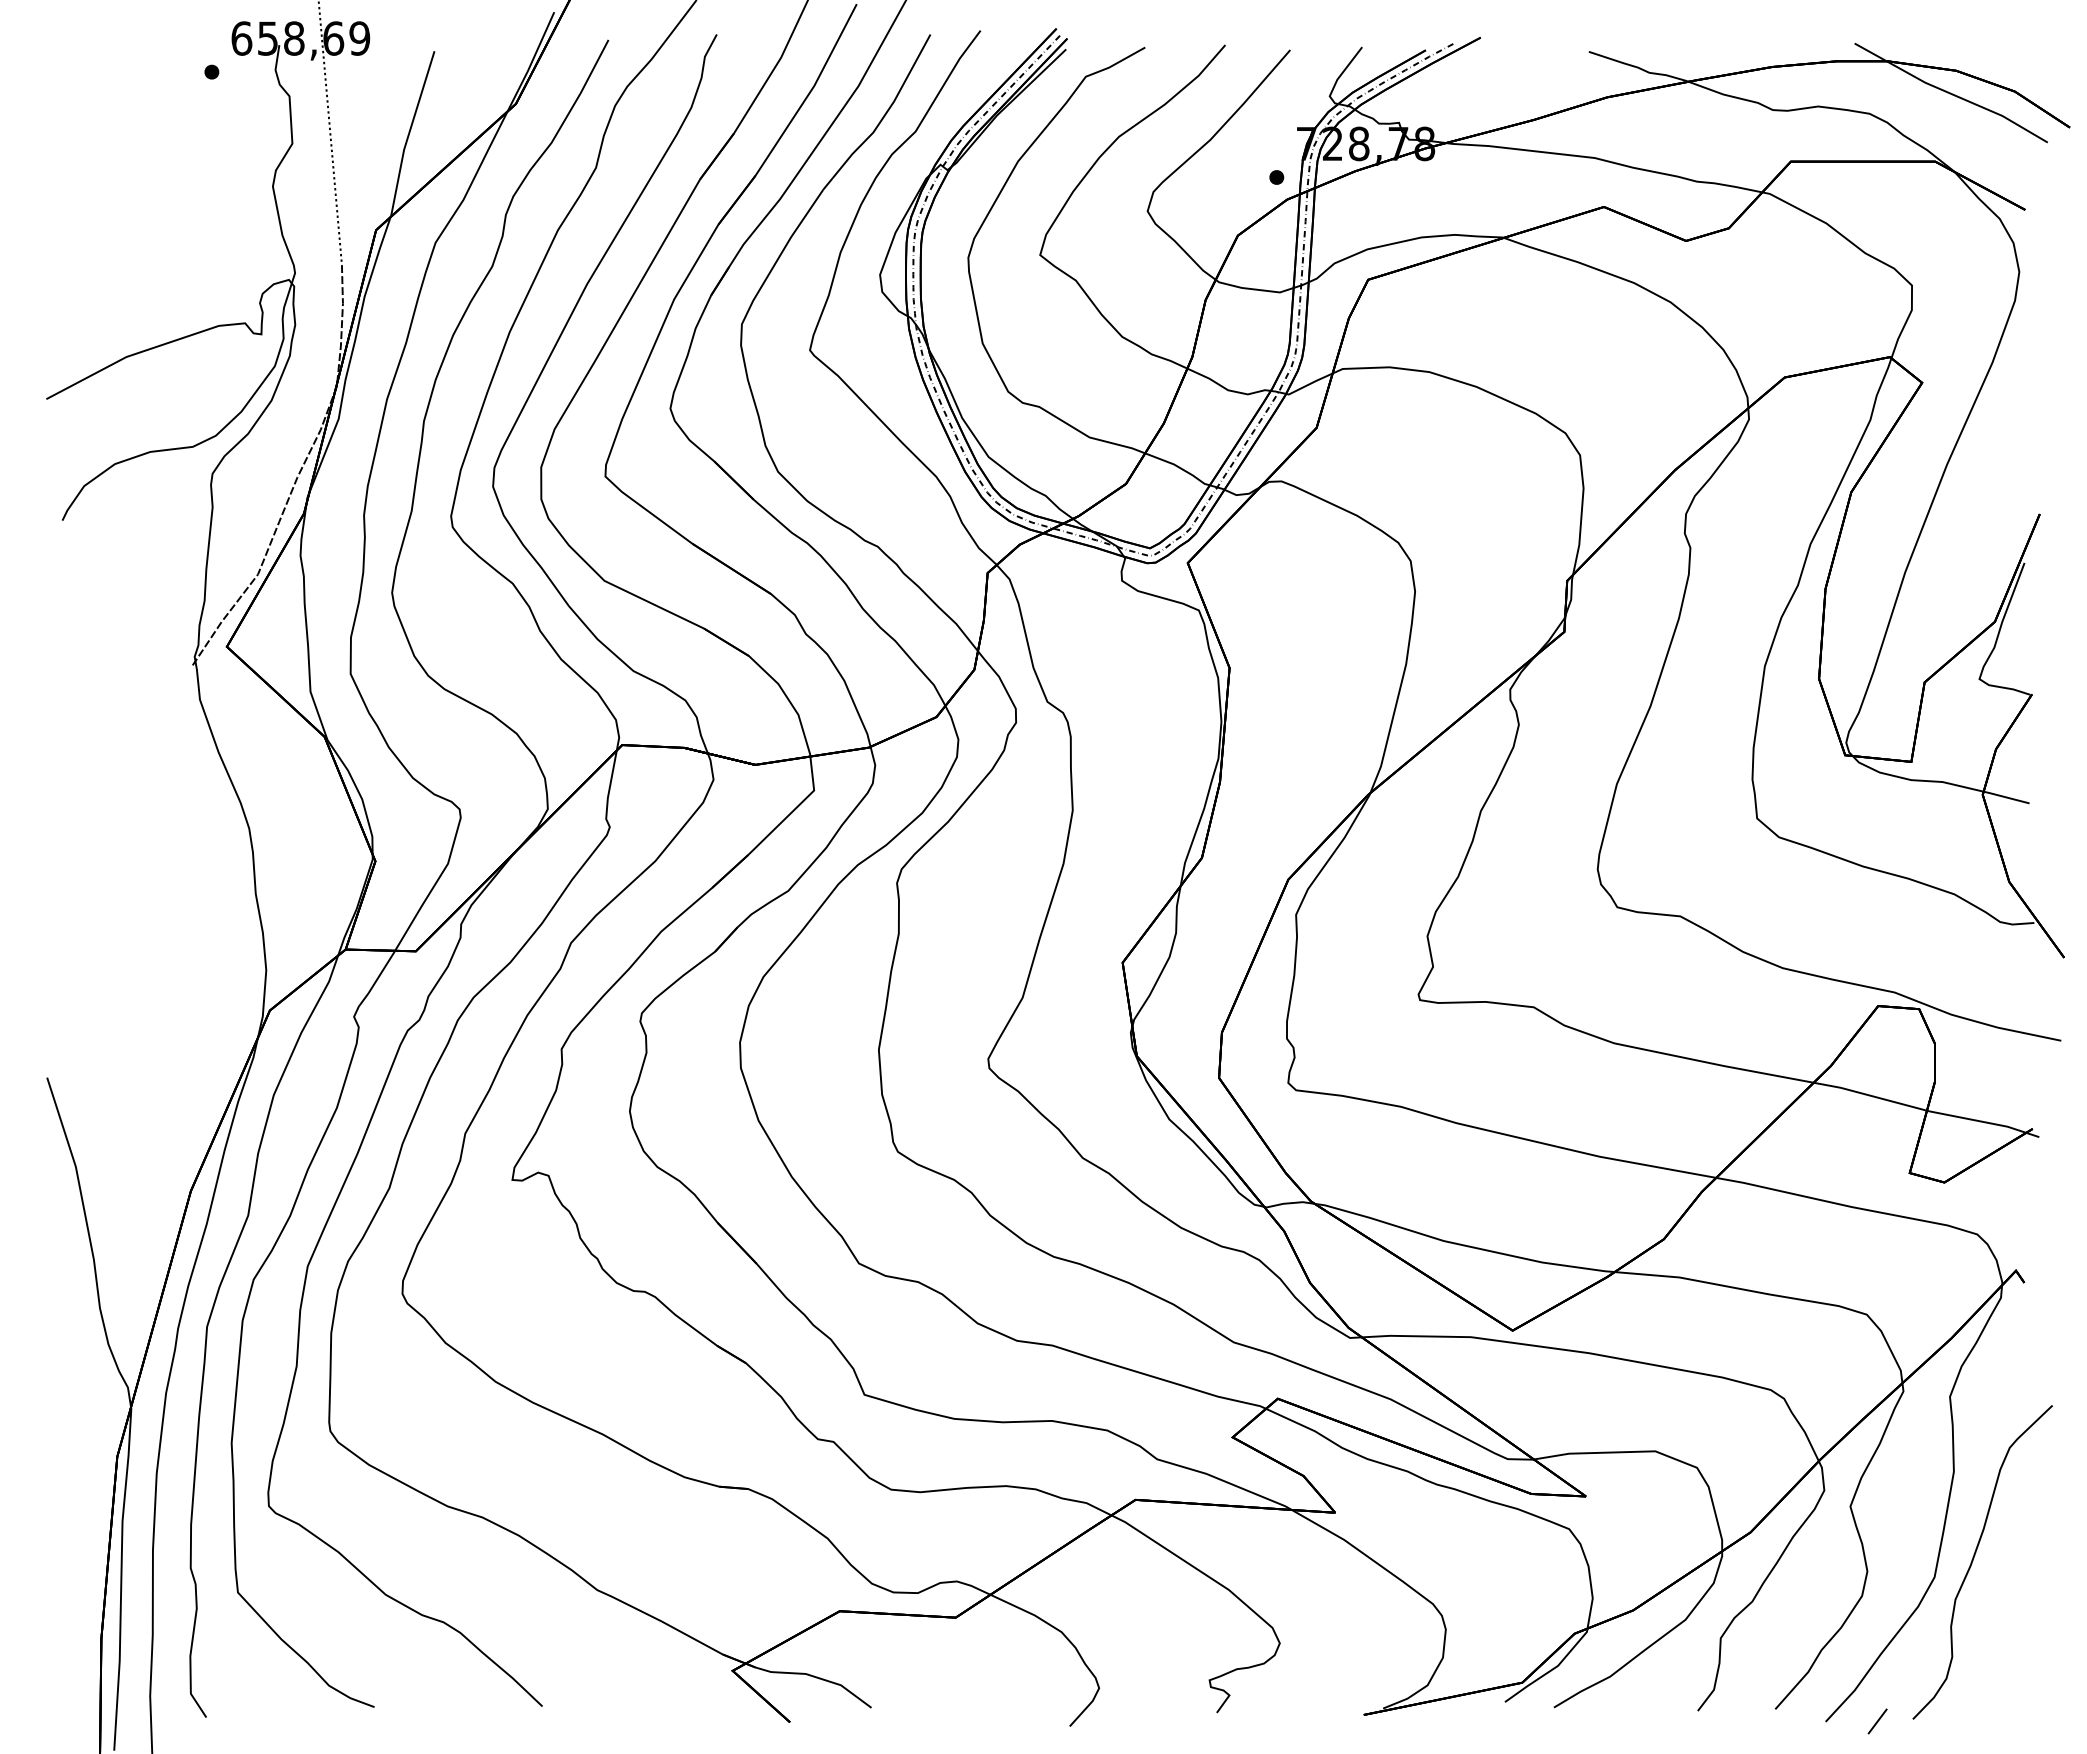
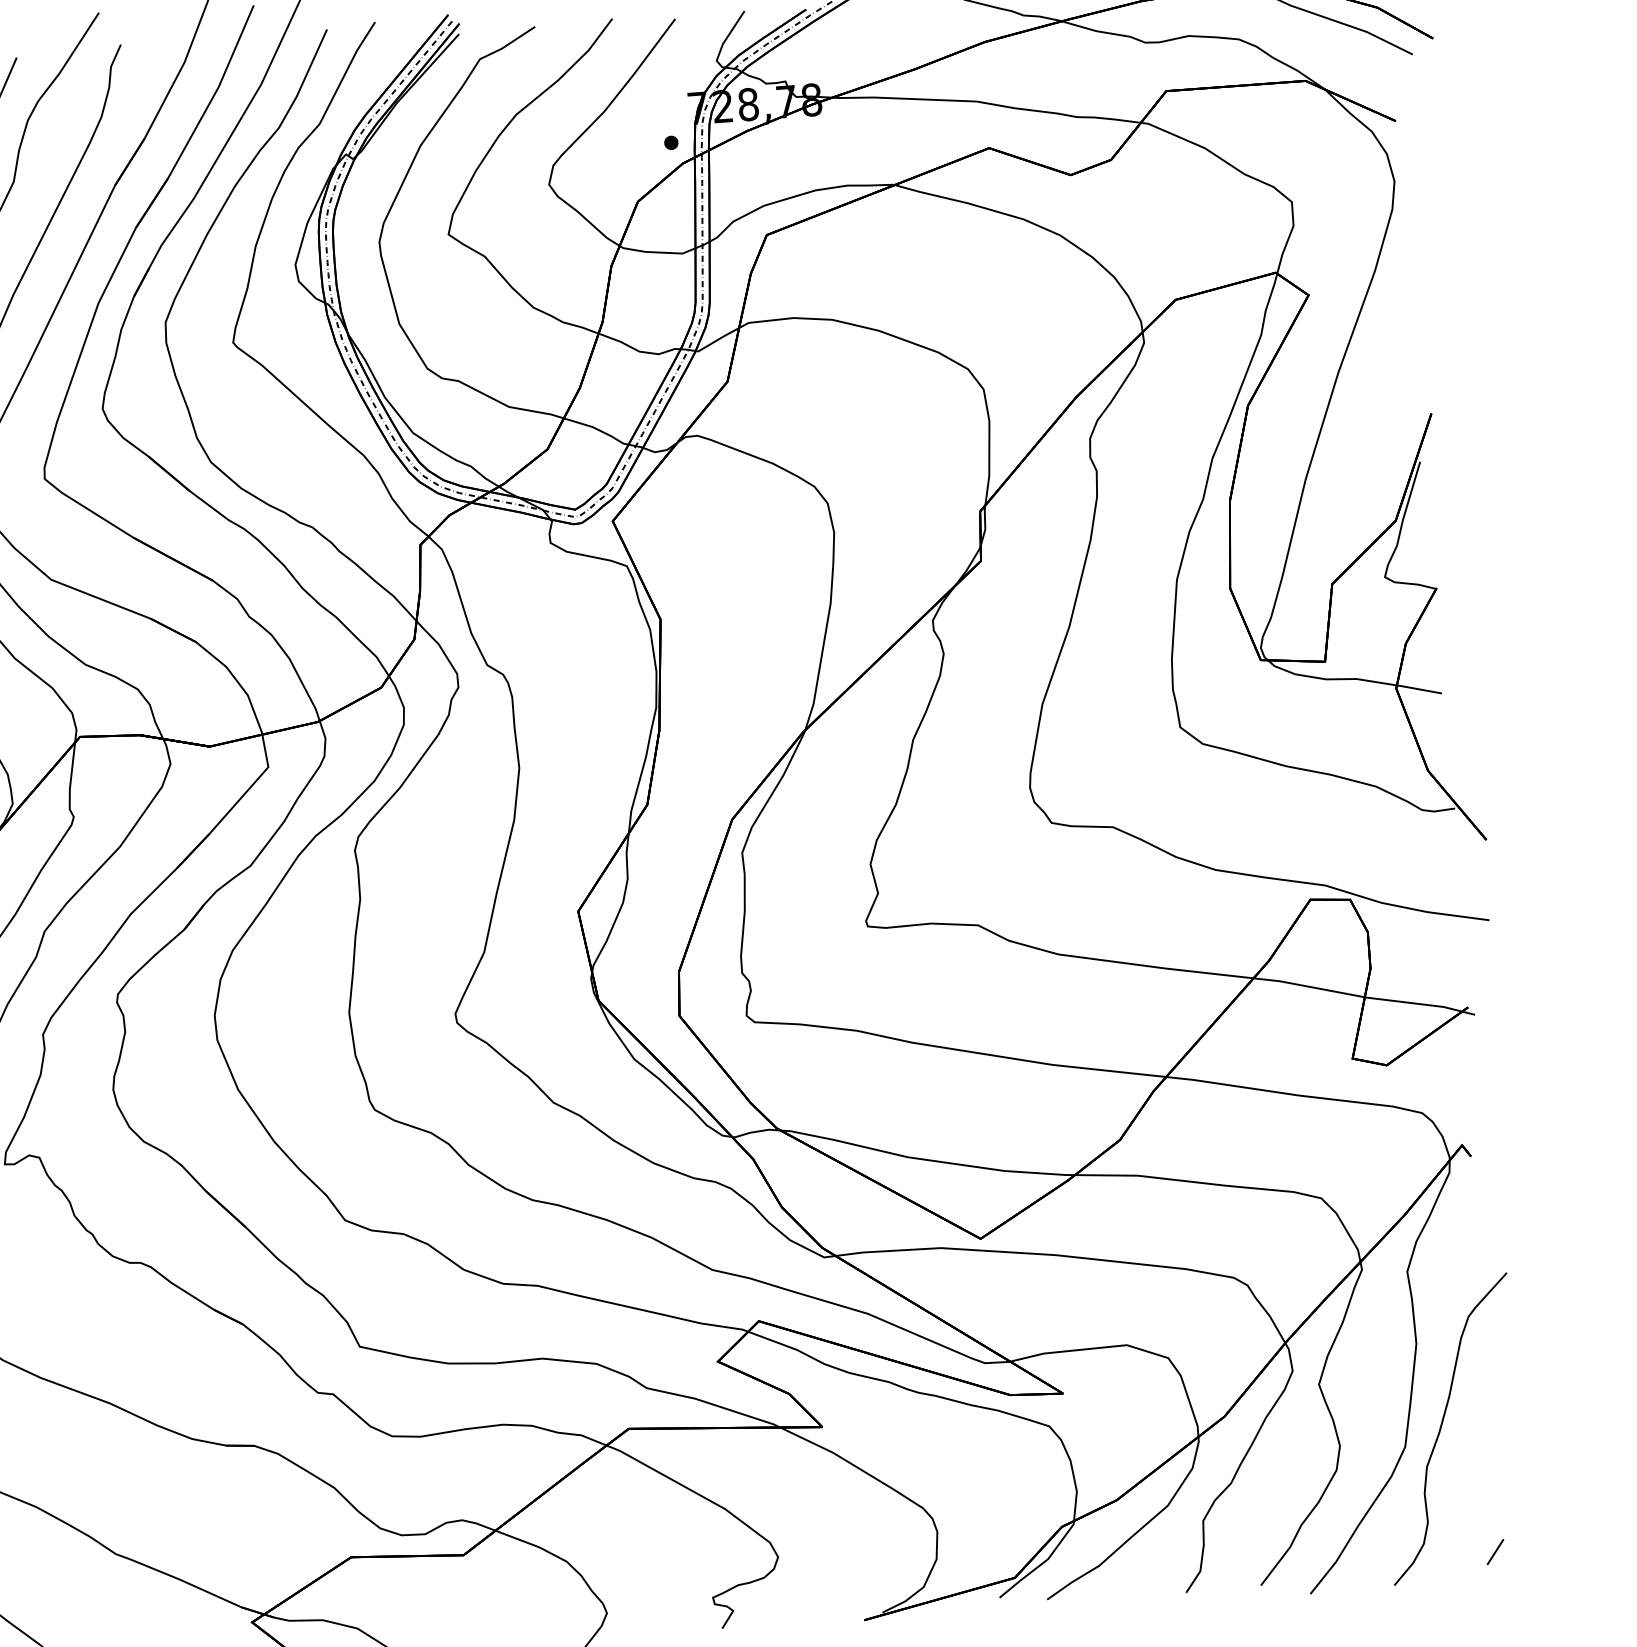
line: (1877, 1721) -> (1495, 1552), moved

